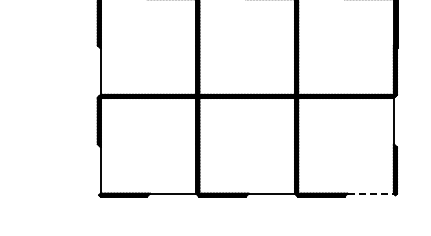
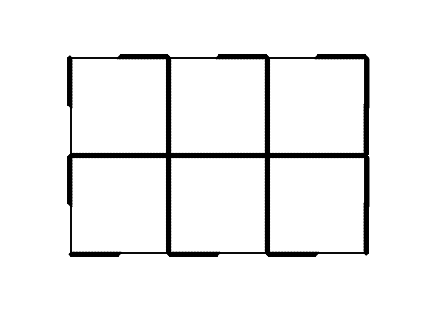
hatch: (395, 121) -> (366, 180), added
line: (370, 193) -> (341, 252), dashed -> solid

